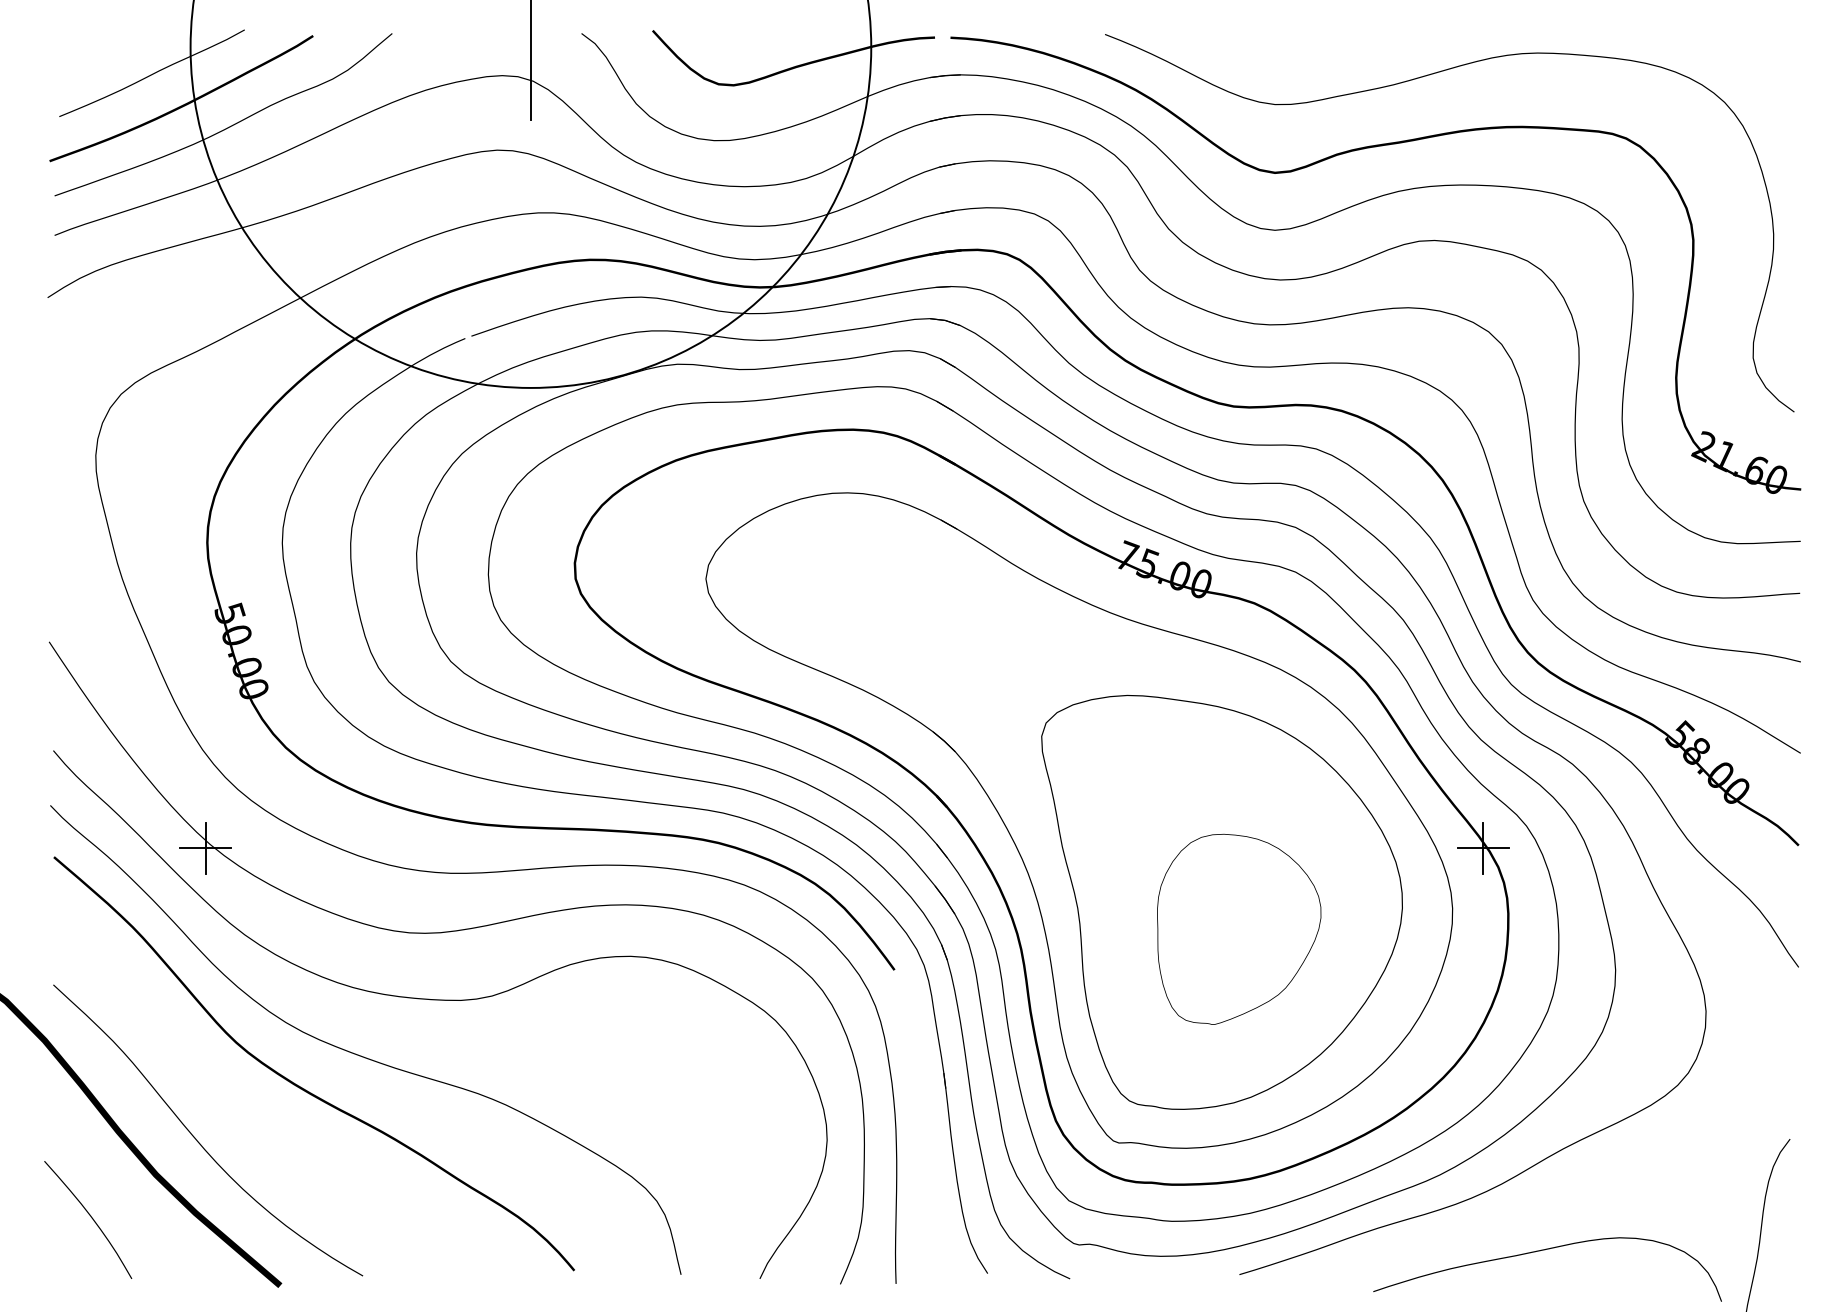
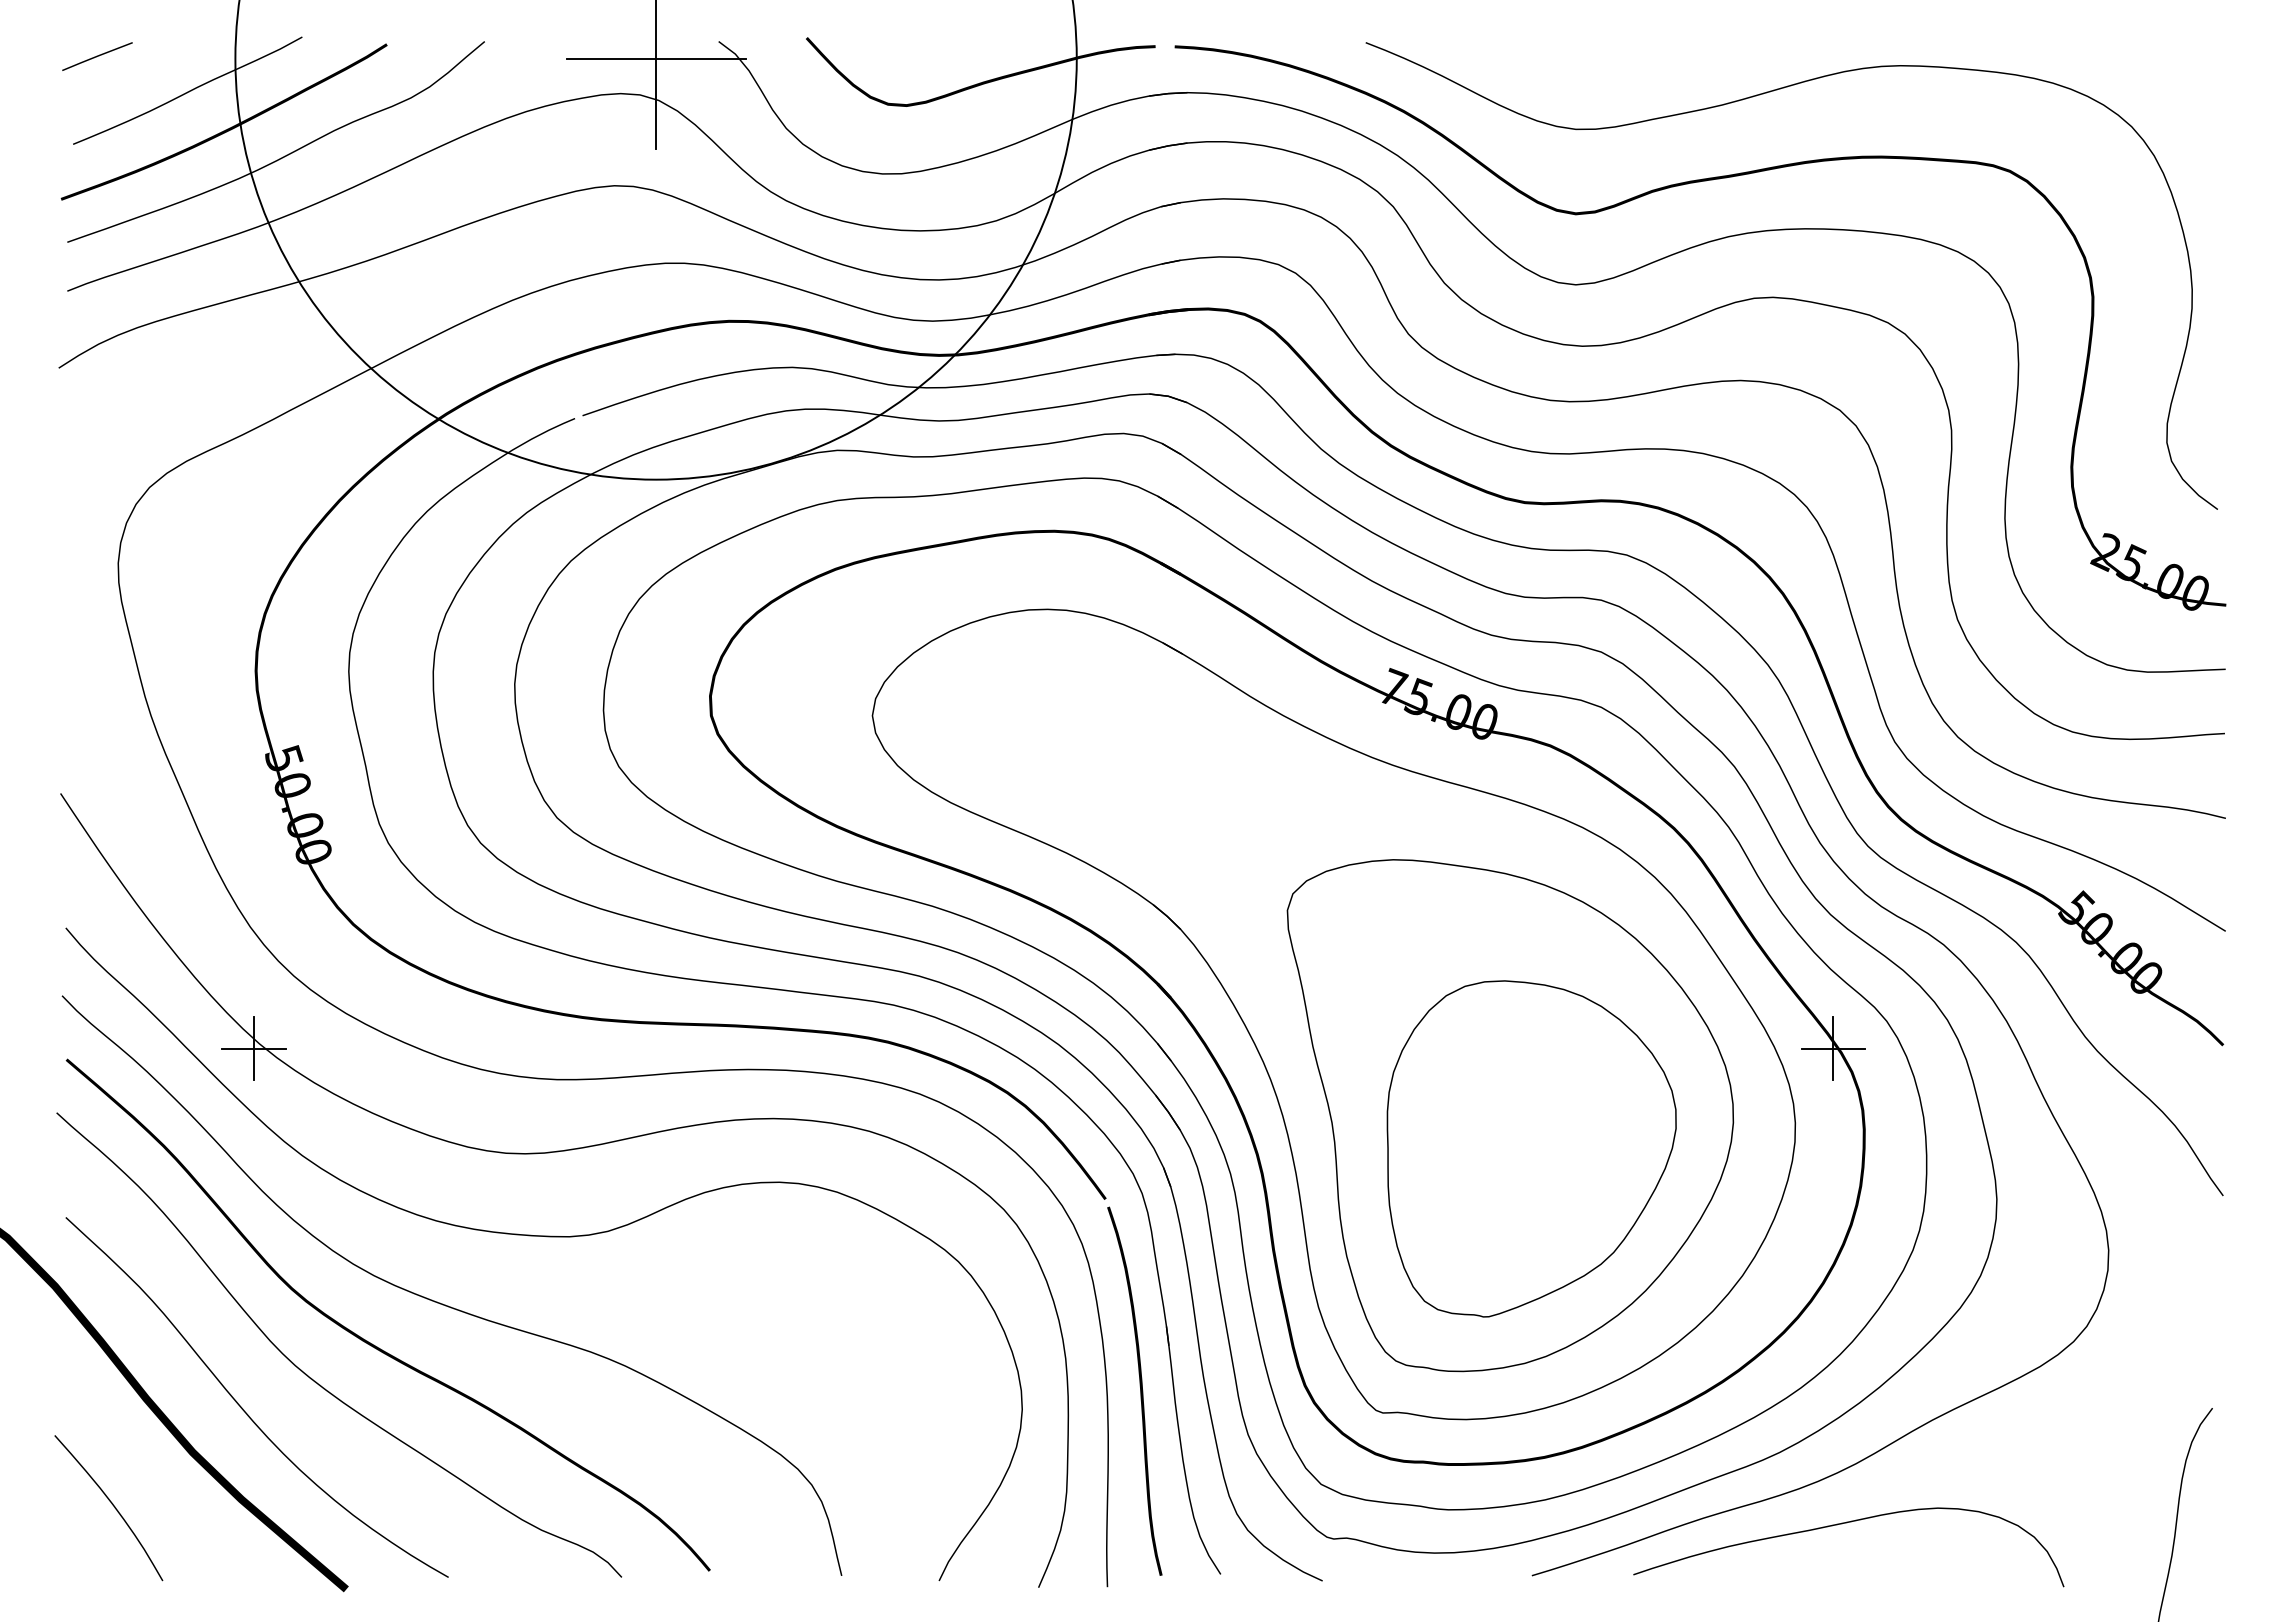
line: (79, 45) -> (97, 56), added
line: (530, 47) -> (655, 58), added
text: (1739, 462) -> (2150, 571), 21.60 -> 25.00
text: (1696, 751) -> (2096, 928), 58.00 -> 50.00
part: (1239, 929) -> (1531, 1148), size x1.43
curve: (252, 1115) -> (312, 1378), added
curve: (922, 1124) -> (1140, 1390), added
curve: (1542, 1251) -> (1842, 1524), moved

